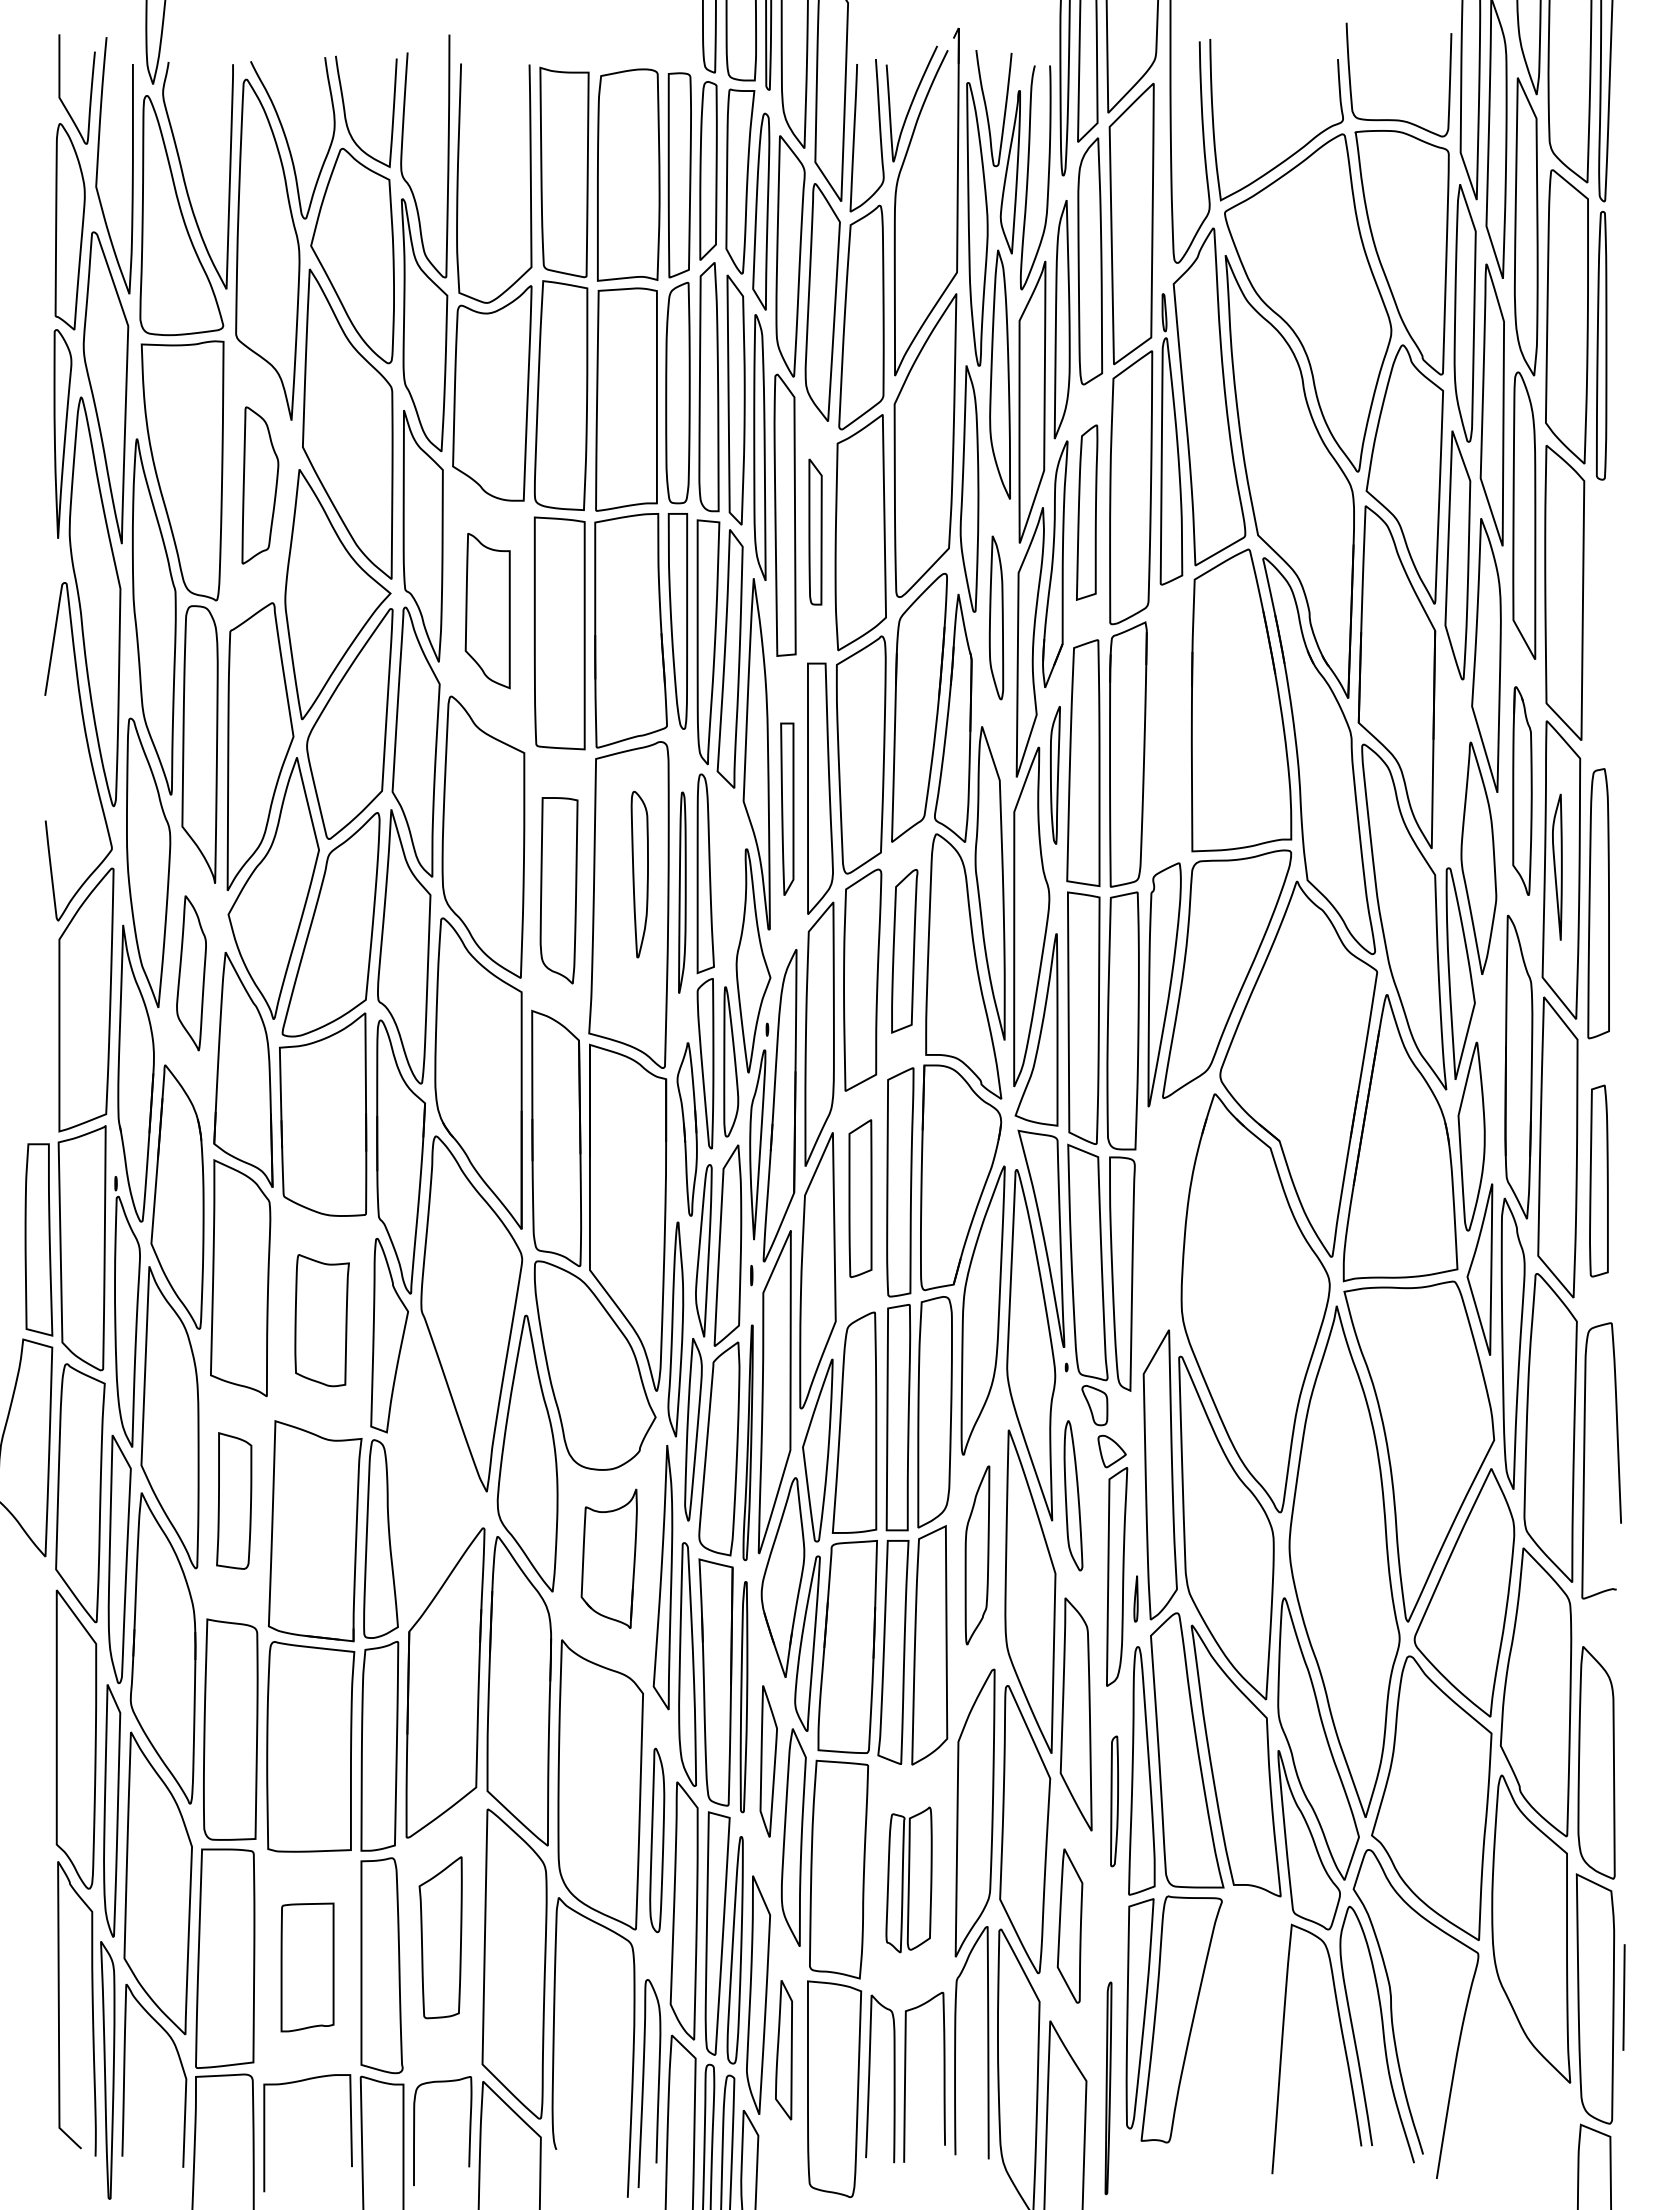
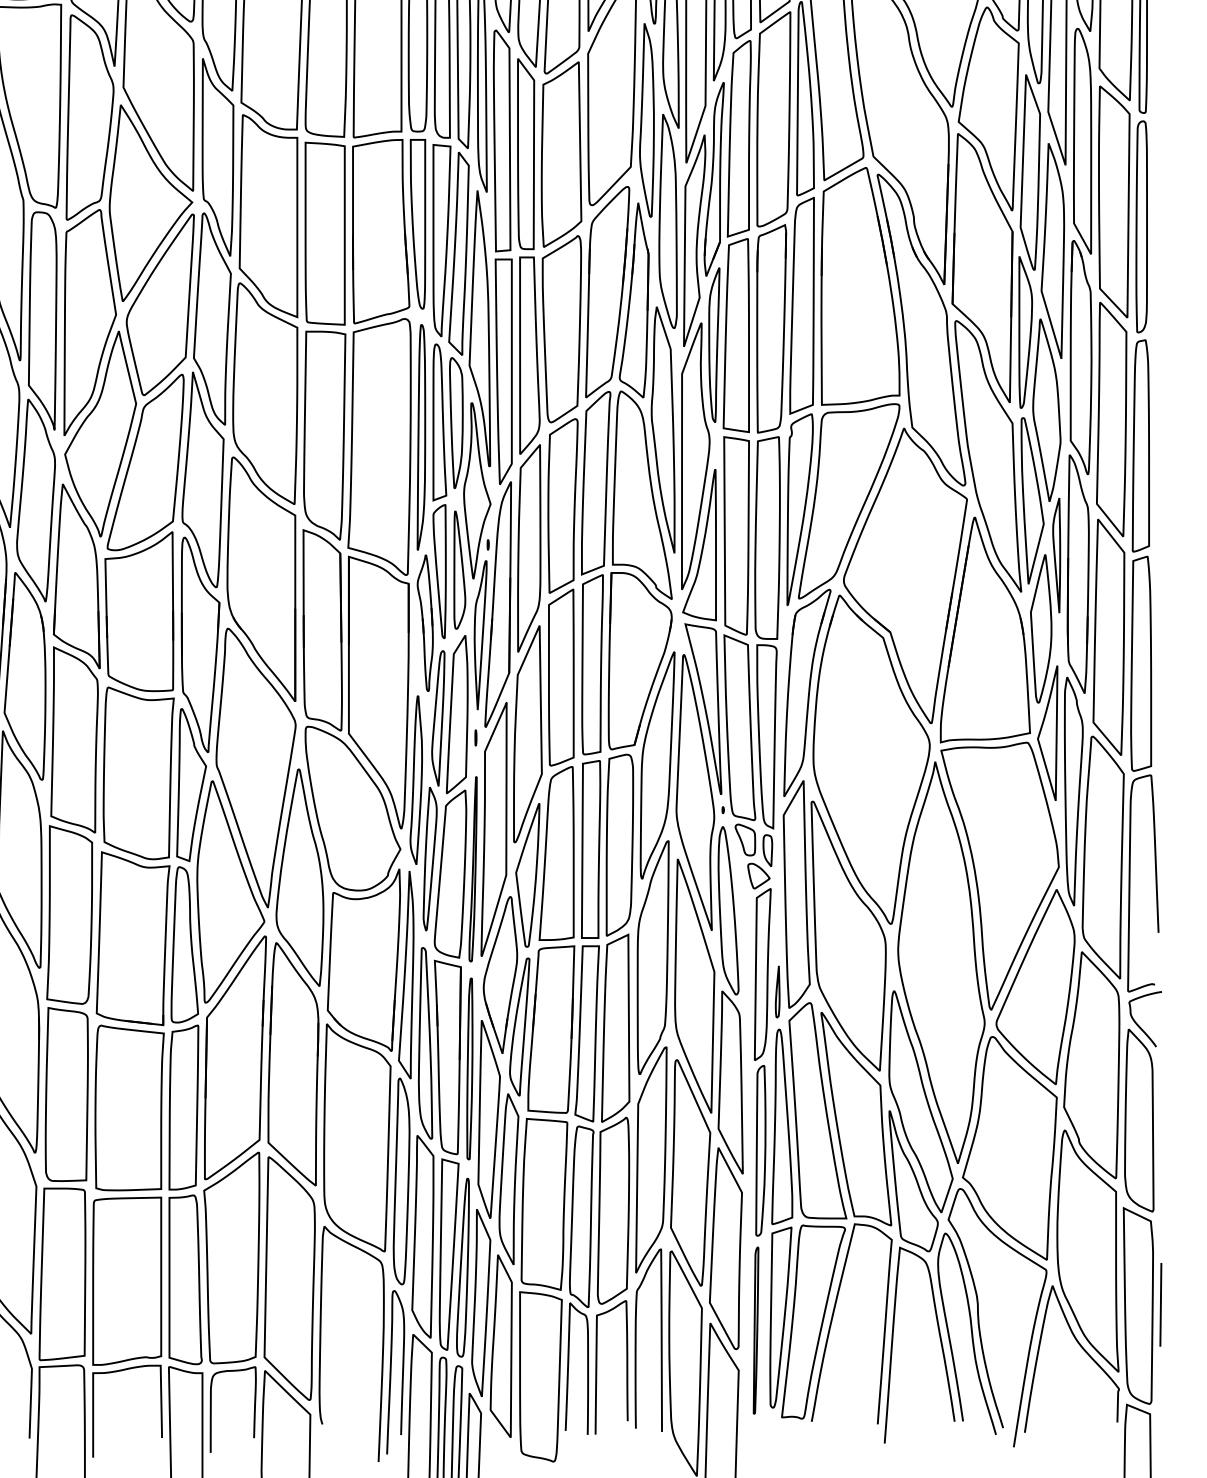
part: (260, 485) -> (90, 117), size x1.67
part: (1086, 512) -> (738, 138), size x1.43
part: (815, 531) -> (525, 153), size x1.67
part: (487, 610) -> (268, 215), size x1.67
part: (996, 617) -> (668, 221), size x1.67
part: (1599, 624) -> (1141, 226), added
part: (1167, 724) -> (802, 305), added
part: (1451, 759) -> (1025, 332), added
part: (1055, 775) -> (714, 345), size x1.43
part: (1522, 790) -> (1081, 357), size x1.43
part: (787, 809) -> (504, 371), size x1.67
part: (1557, 866) -> (1056, 554), moved
part: (639, 874) -> (456, 423), moved
part: (558, 890) -> (324, 435), size x1.43
part: (682, 892) -> (421, 437), size x1.43
part: (904, 951) -> (595, 483), size x1.43
part: (191, 973) -> (36, 500), size x1.67
part: (1598, 1180) -> (1140, 663), size x1.43
part: (860, 1198) -> (561, 677), size x1.43
part: (1173, 1218) -> (807, 693), added
part: (321, 1320) -> (138, 773), size x1.67
part: (1123, 1418) -> (767, 850), added
part: (439, 1471) -> (230, 891), added
part: (1073, 1495) -> (728, 910), size x1.43
part: (233, 1500) -> (69, 914), size x1.67
part: (977, 1555) -> (653, 957), size x1.67
part: (609, 1558) -> (364, 960), size x1.67
part: (1135, 1598) -> (777, 991), size x1.43
curve: (1595, 1640) -> (1138, 1024), added
part: (768, 1761) -> (489, 1119), size x1.67
part: (1114, 1801) -> (760, 1150), size x1.67
part: (657, 1840) -> (401, 1181), size x1.43
part: (908, 1879) -> (599, 1212), size x1.67
part: (1069, 1925) -> (725, 1248), size x1.67
part: (440, 1937) -> (231, 1257), size x1.67
part: (307, 1967) -> (127, 1281), size x1.67
curve: (1206, 2015) -> (833, 1318), added
part: (783, 2049) -> (500, 1345), size x1.67
curve: (1524, 2054) -> (1082, 1349), added
part: (1108, 2088) -> (756, 1330), moved

